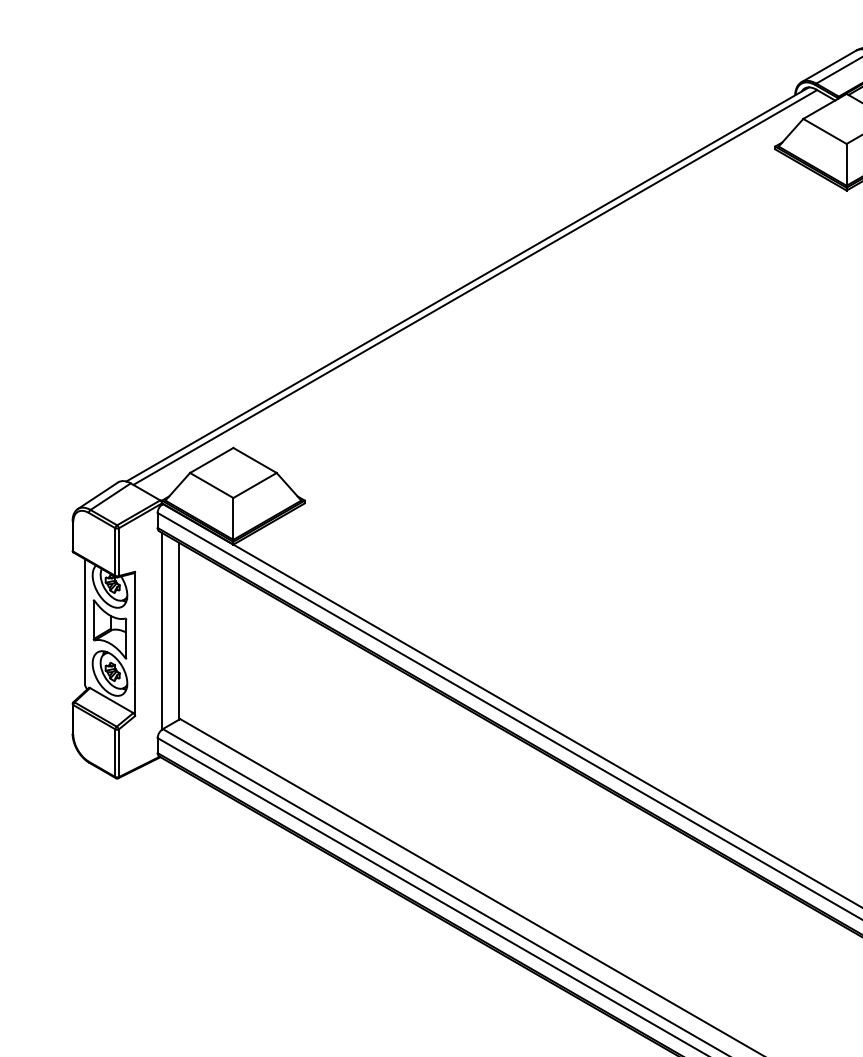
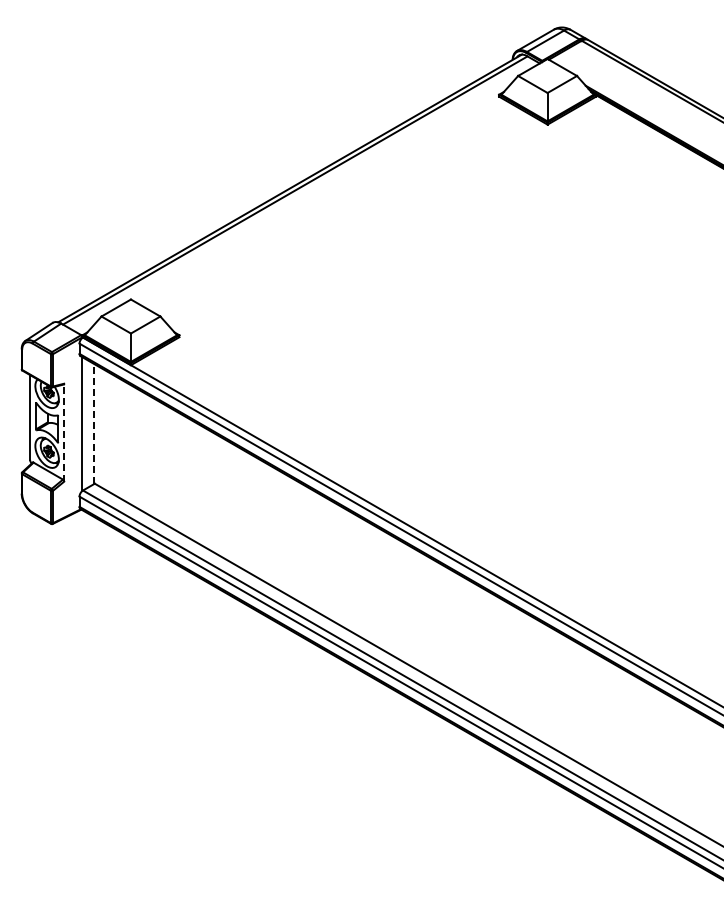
line: (178, 630) -> (93, 423), solid -> dashed
line: (135, 643) -> (64, 432), solid -> dashed

